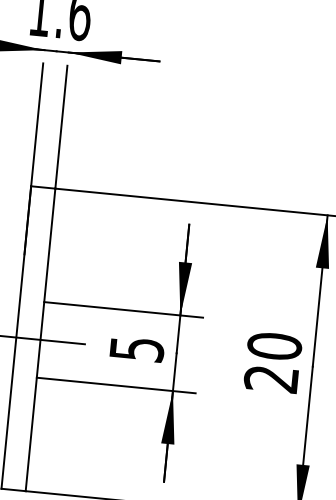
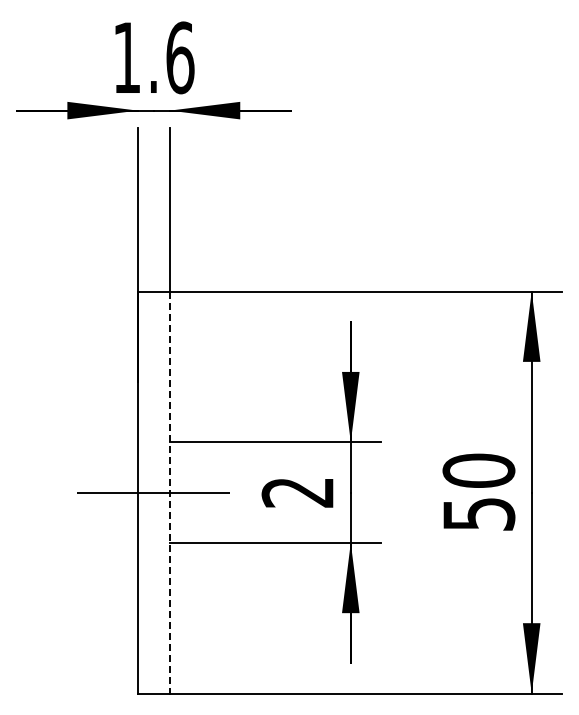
line: (40, 340) -> (169, 493), solid -> dashed
text: (136, 349) -> (297, 492), 5 -> 2
text: (271, 379) -> (478, 514), 20 -> 50

